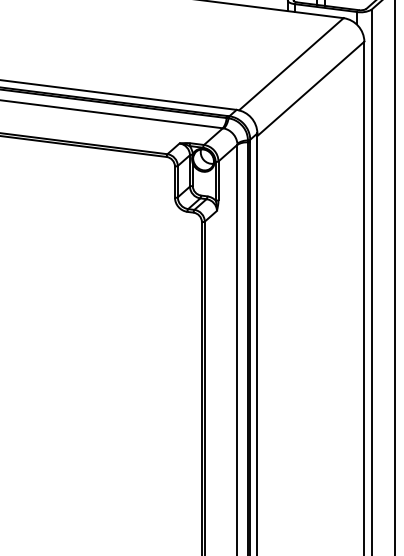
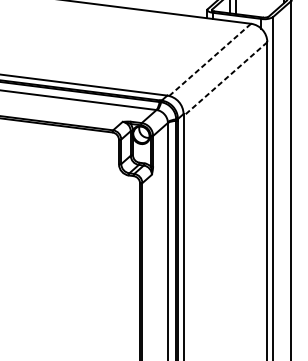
line: (291, 64) -> (210, 60), solid -> dashed
line: (310, 89) -> (225, 79), solid -> dashed

